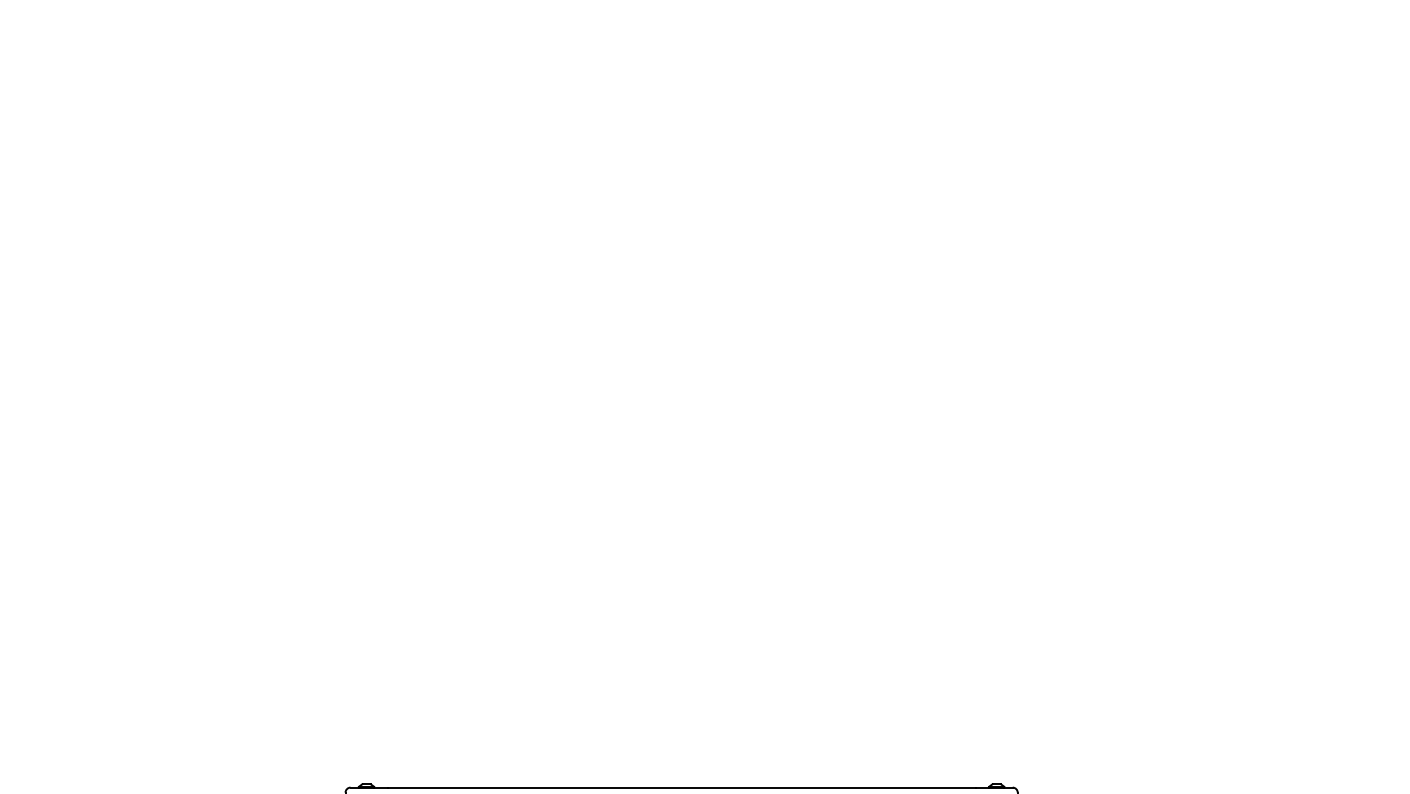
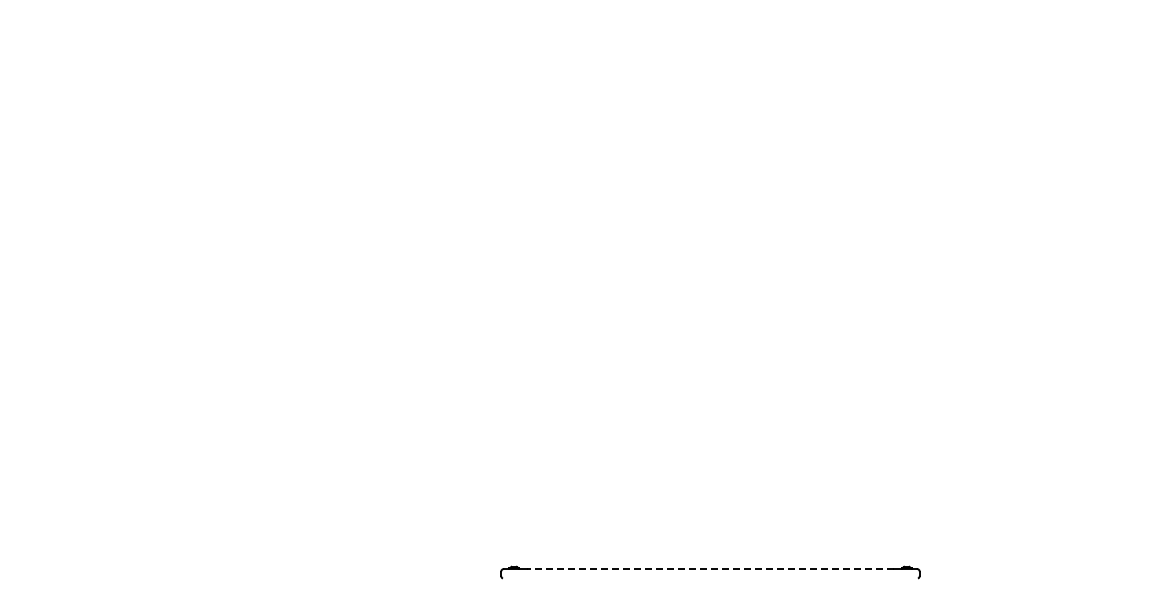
line: (680, 786) -> (709, 568), solid -> dashed

